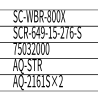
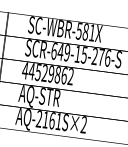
text: (53, 16) -> (85, 32), SC-WBR-800X -> SC-WBR-581X
text: (31, 48) -> (48, 73), 75032000 -> 44529862

